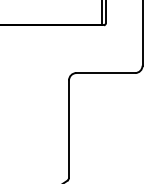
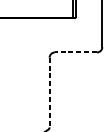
line: (105, 73) -> (75, 52), solid -> dashed
line: (69, 129) -> (49, 92), solid -> dashed

